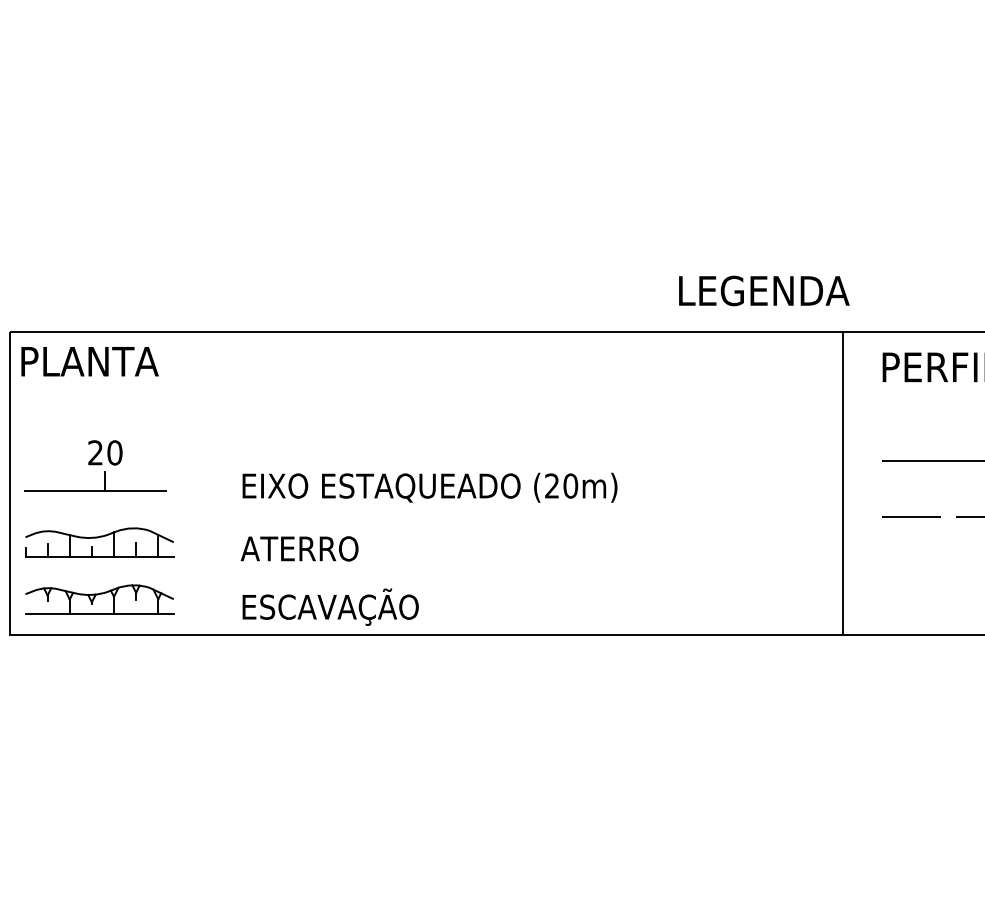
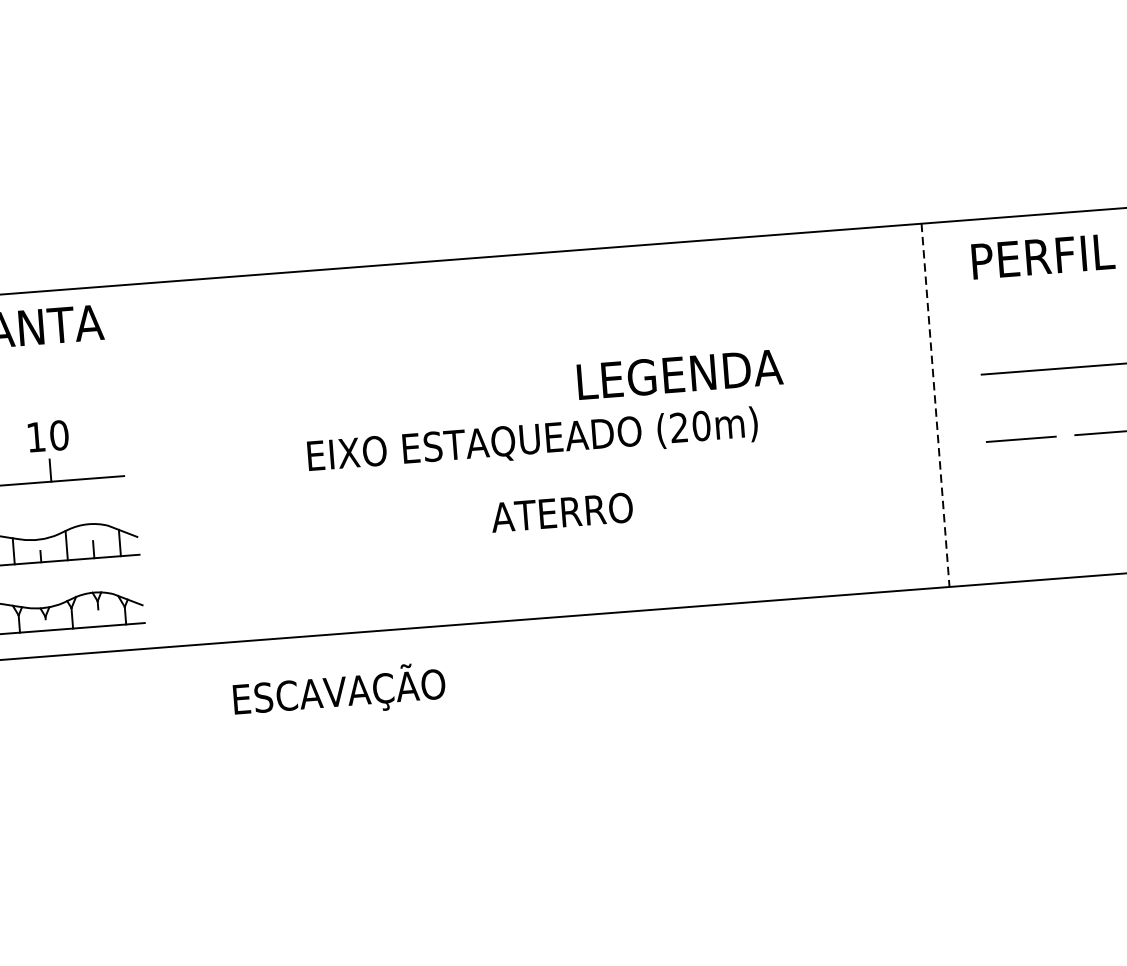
text: (764, 290) -> (680, 373), moved
text: (95, 452) -> (35, 436), 20 -> 10
line: (843, 484) -> (936, 406), solid -> dashed
text: (429, 487) -> (532, 440), moved
text: (299, 548) -> (561, 512), moved
text: (330, 606) -> (339, 690), moved

